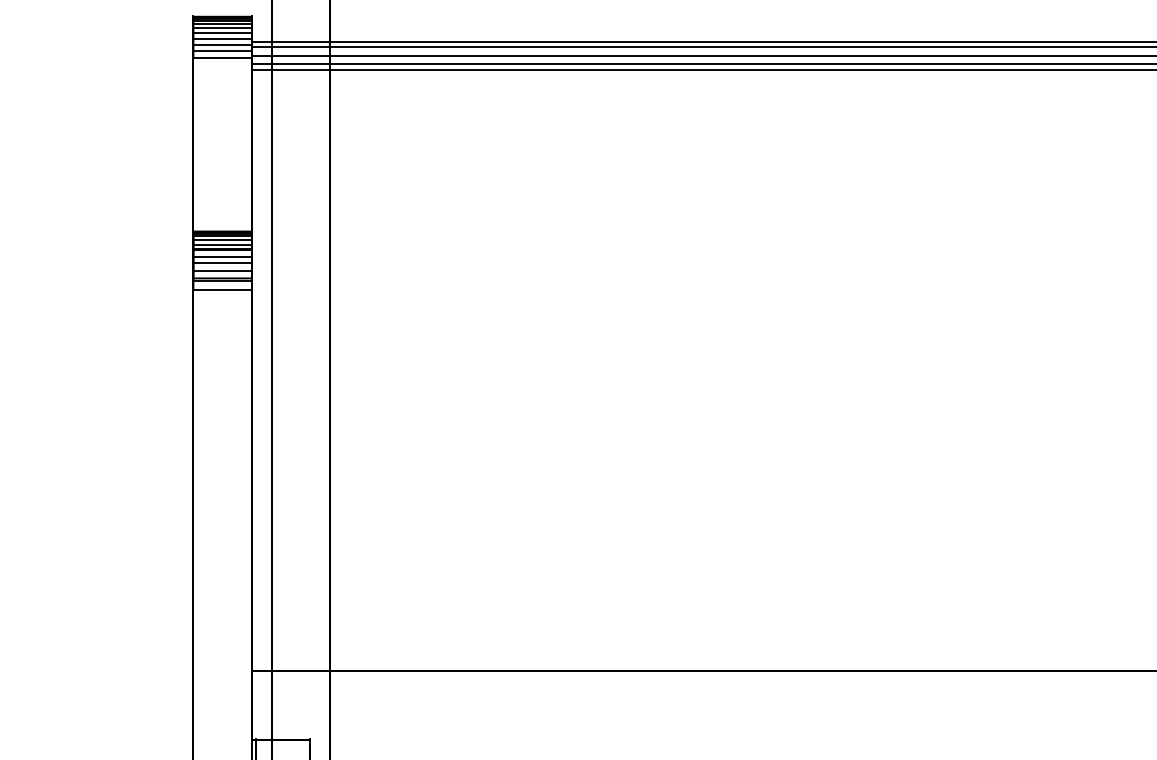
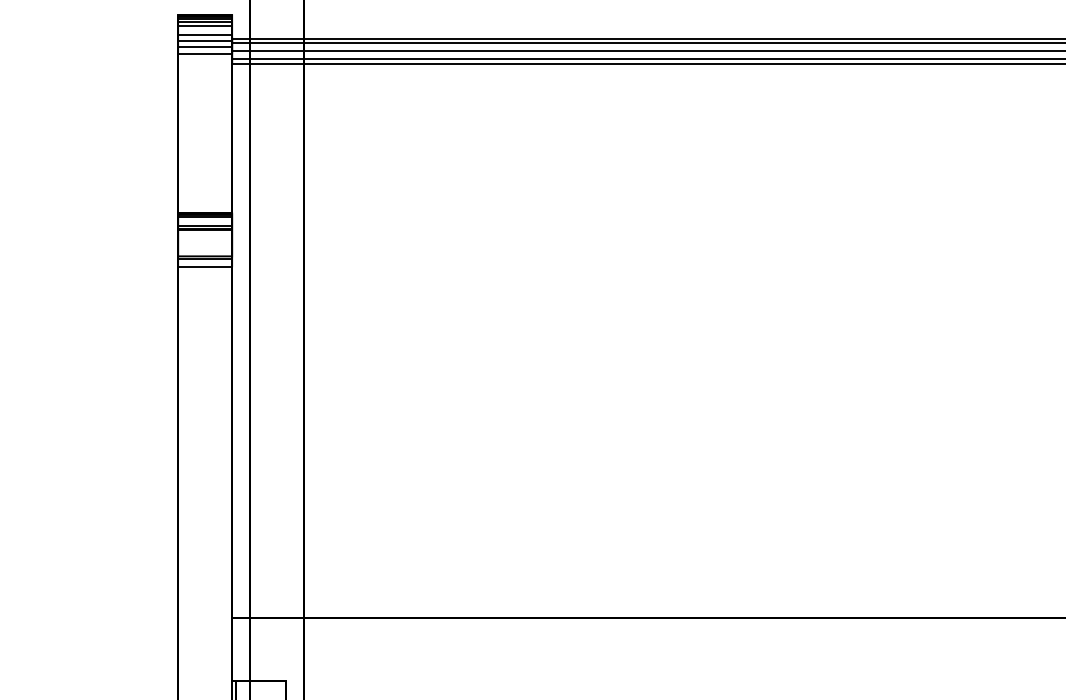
line: (223, 33) -> (205, 30), removed
line: (223, 240) -> (205, 221), removed
line: (223, 256) -> (205, 236), removed
line: (223, 263) -> (205, 242), removed
line: (223, 270) -> (205, 249), removed

